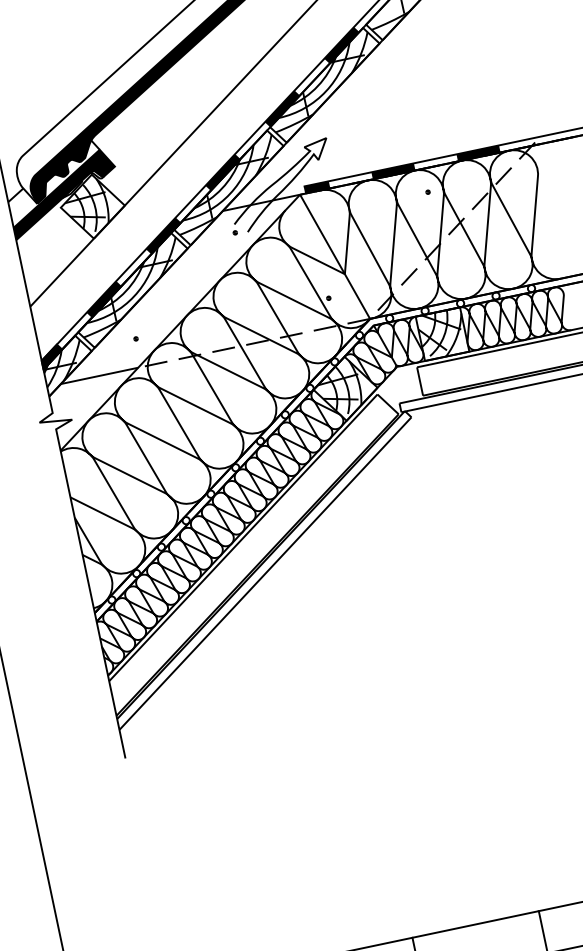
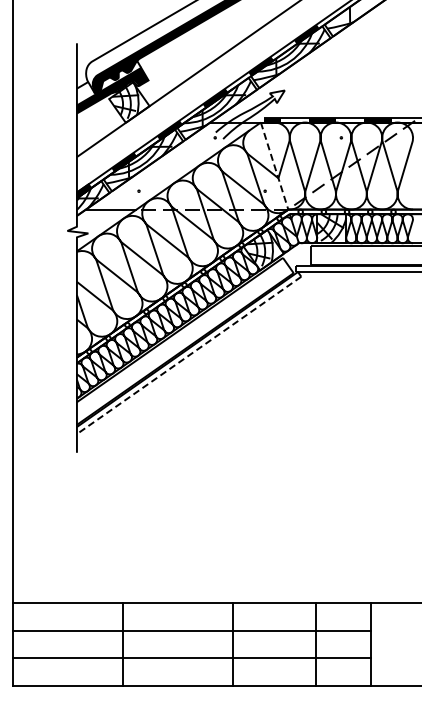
line: (335, 257) -> (274, 166), solid -> dashed
line: (264, 573) -> (188, 355), solid -> dashed

